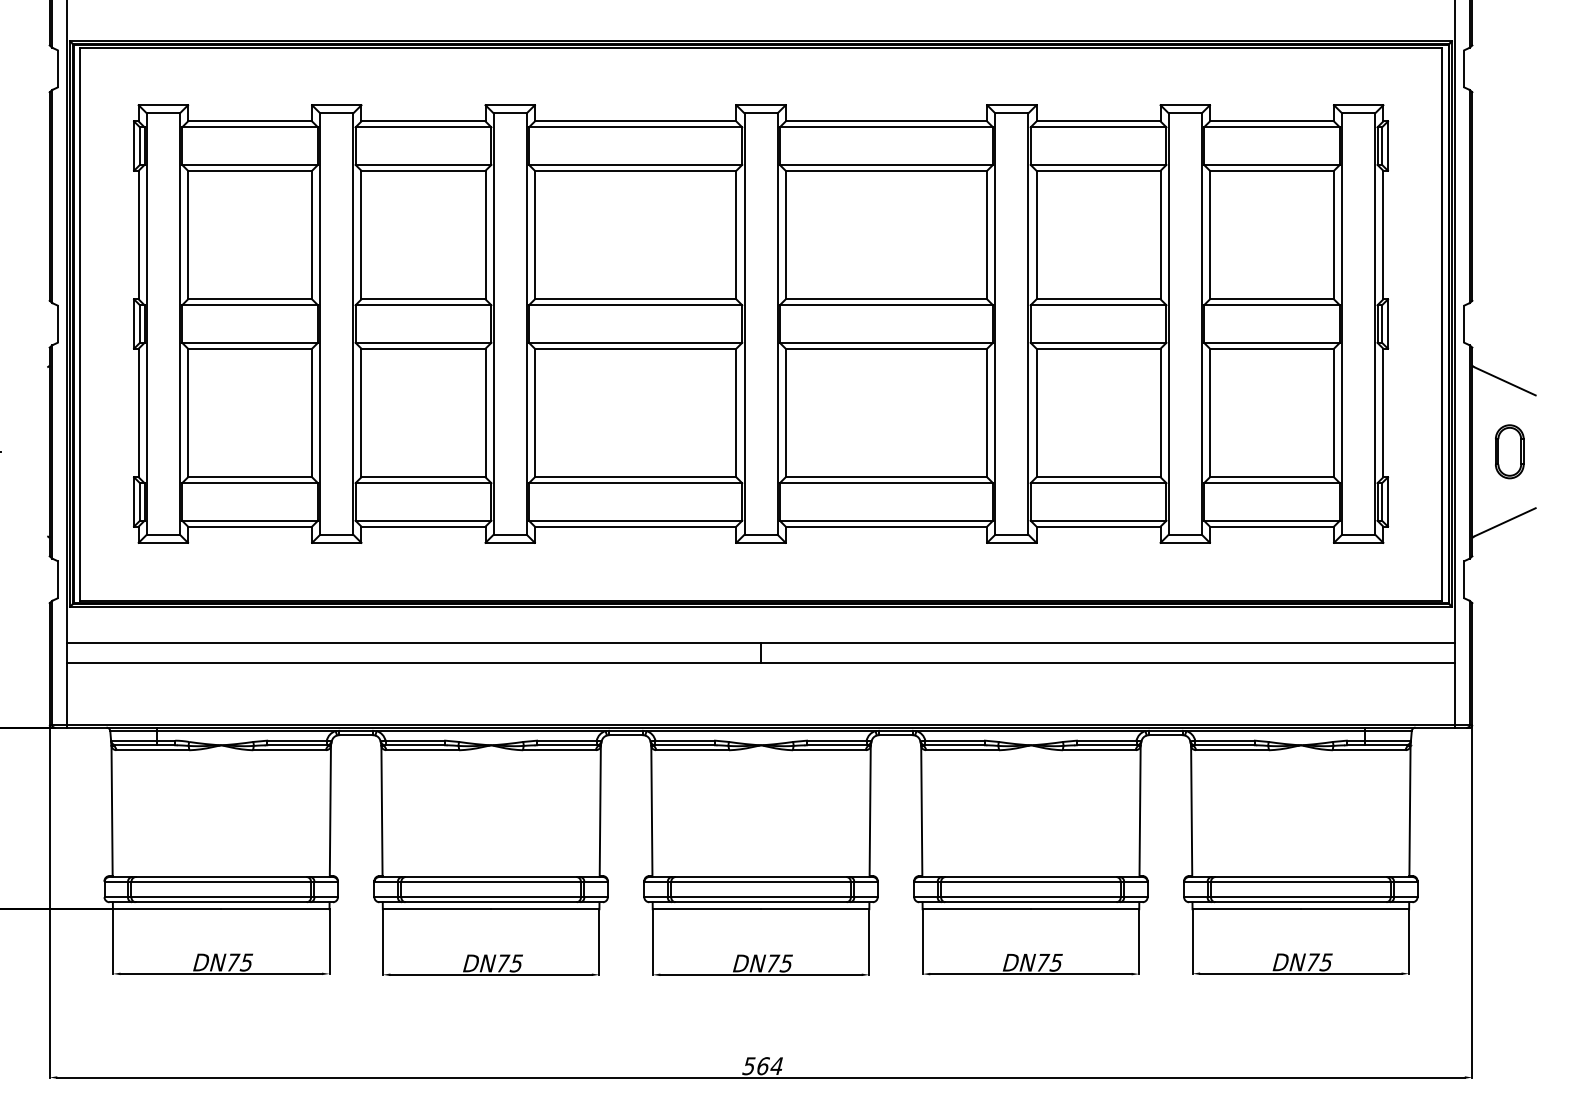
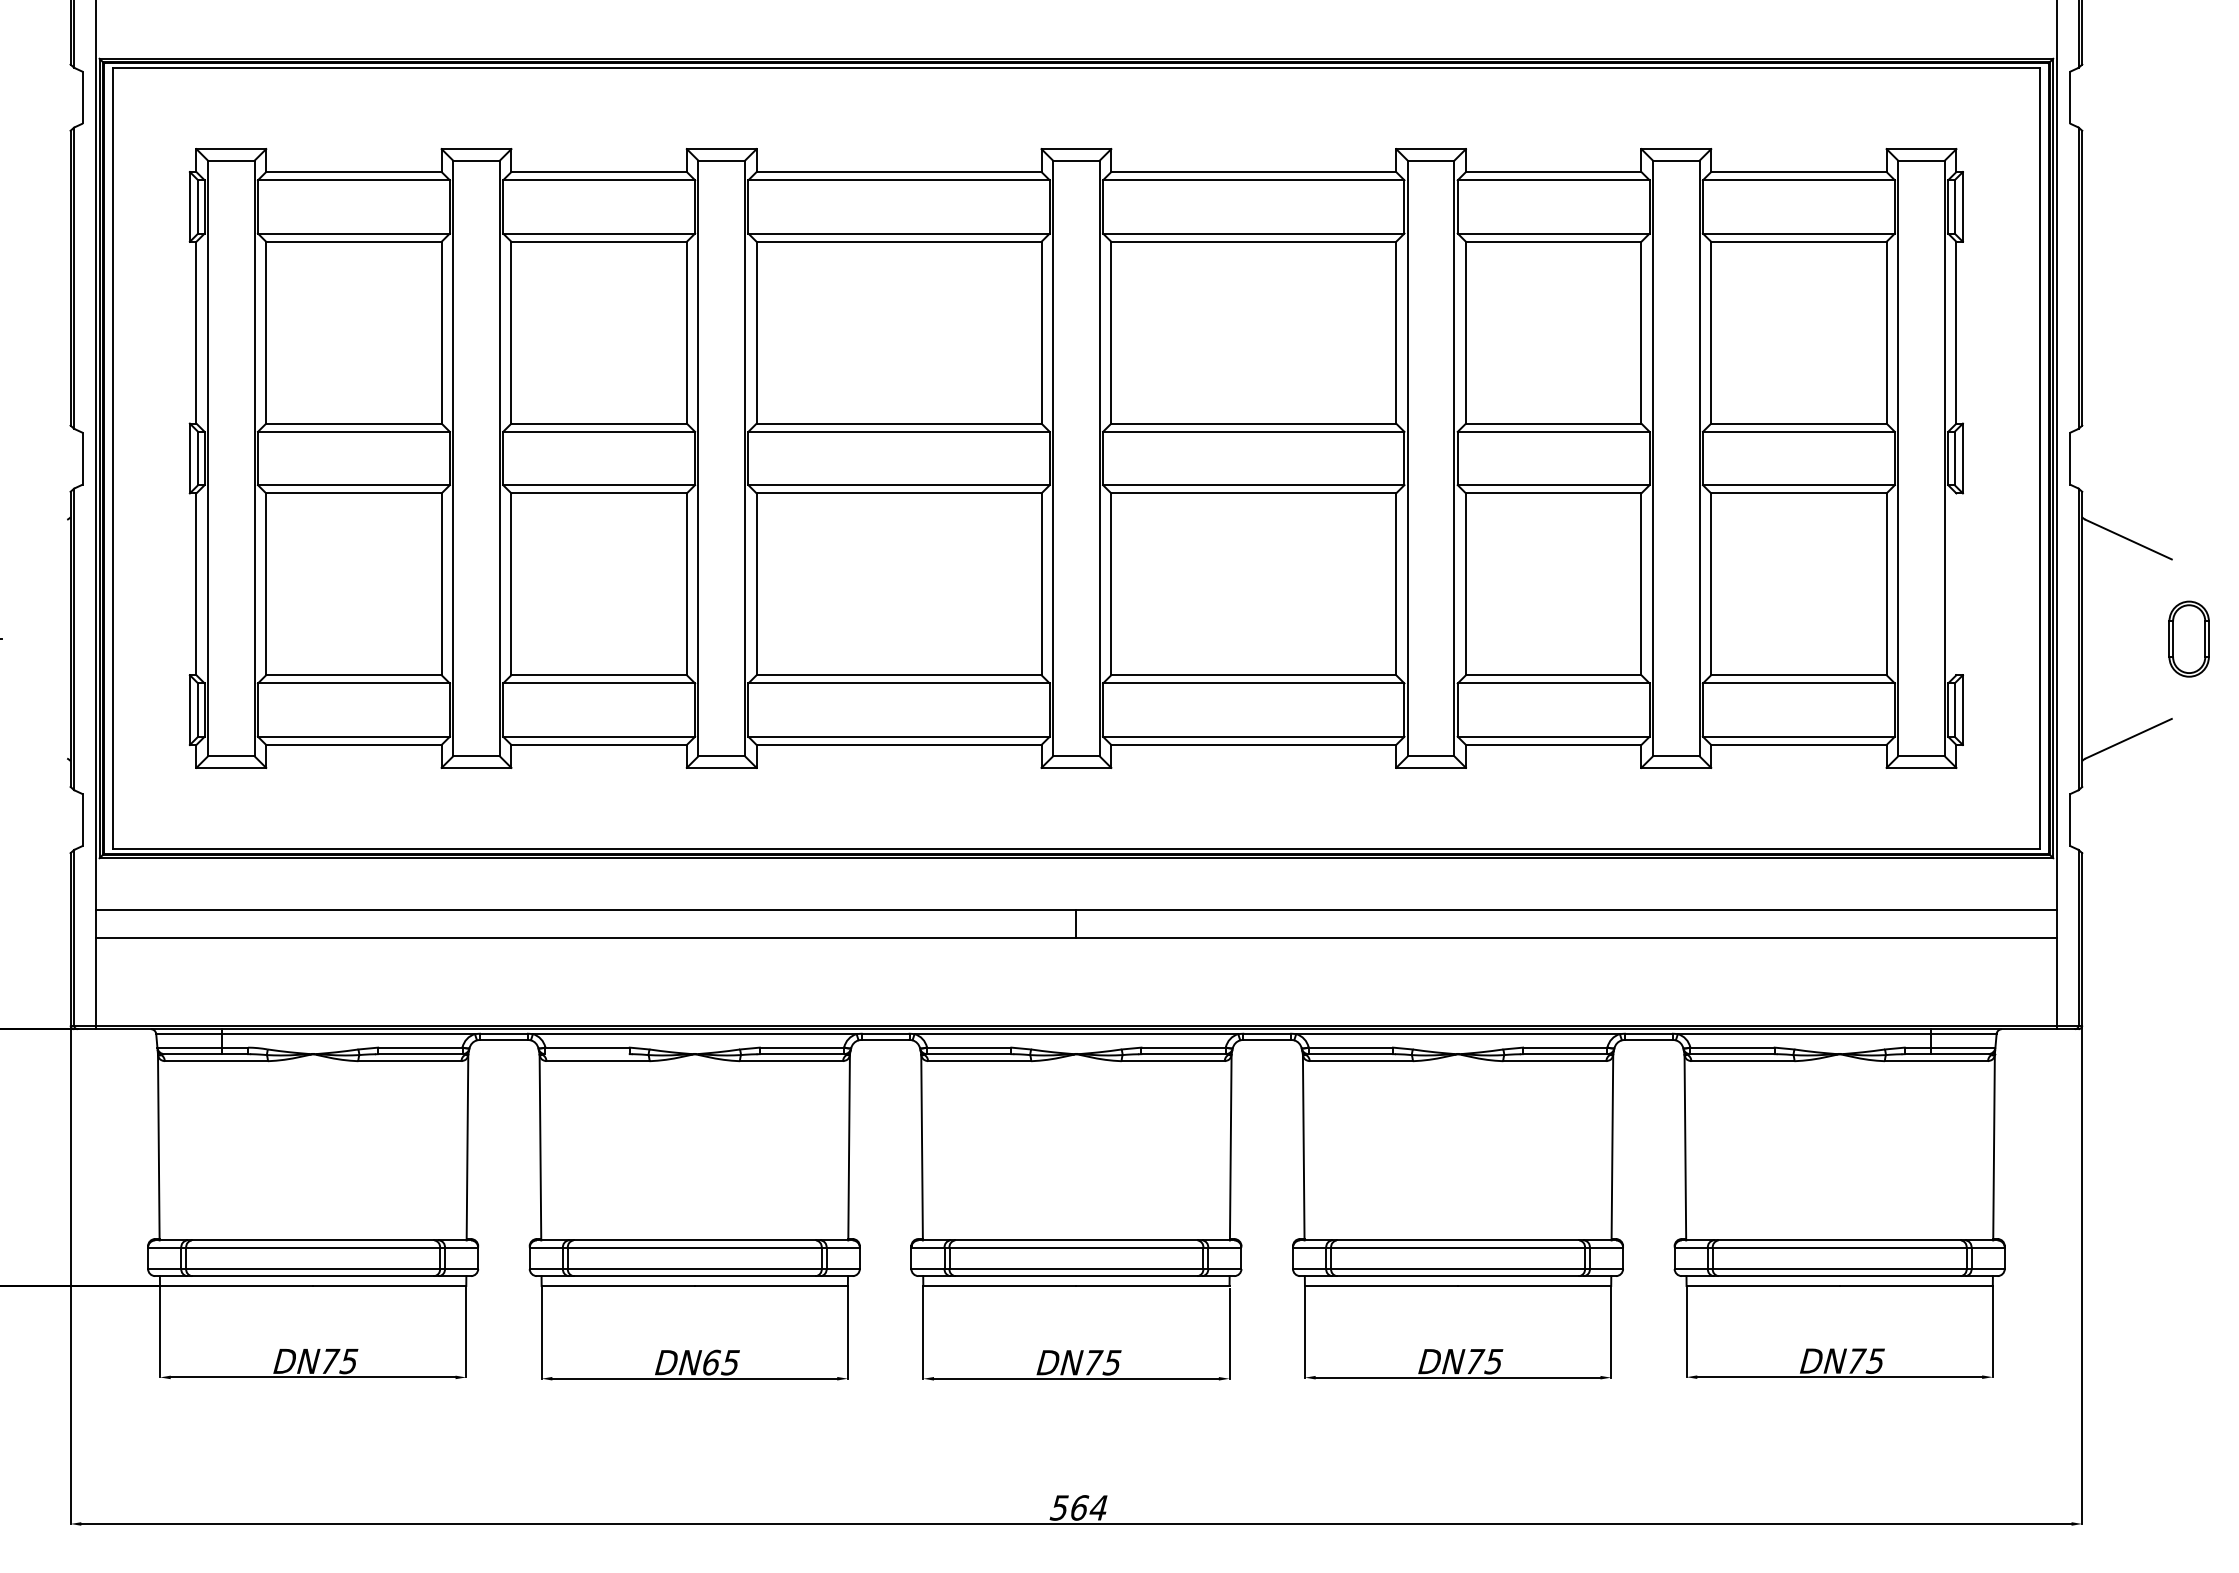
line: (1383, 413) -> (1956, 584), removed
part: (1509, 451) -> (2188, 638), moved
line: (415, 745) -> (587, 1054), removed
text: (503, 963) -> (712, 1362), DN75 -> DN65

